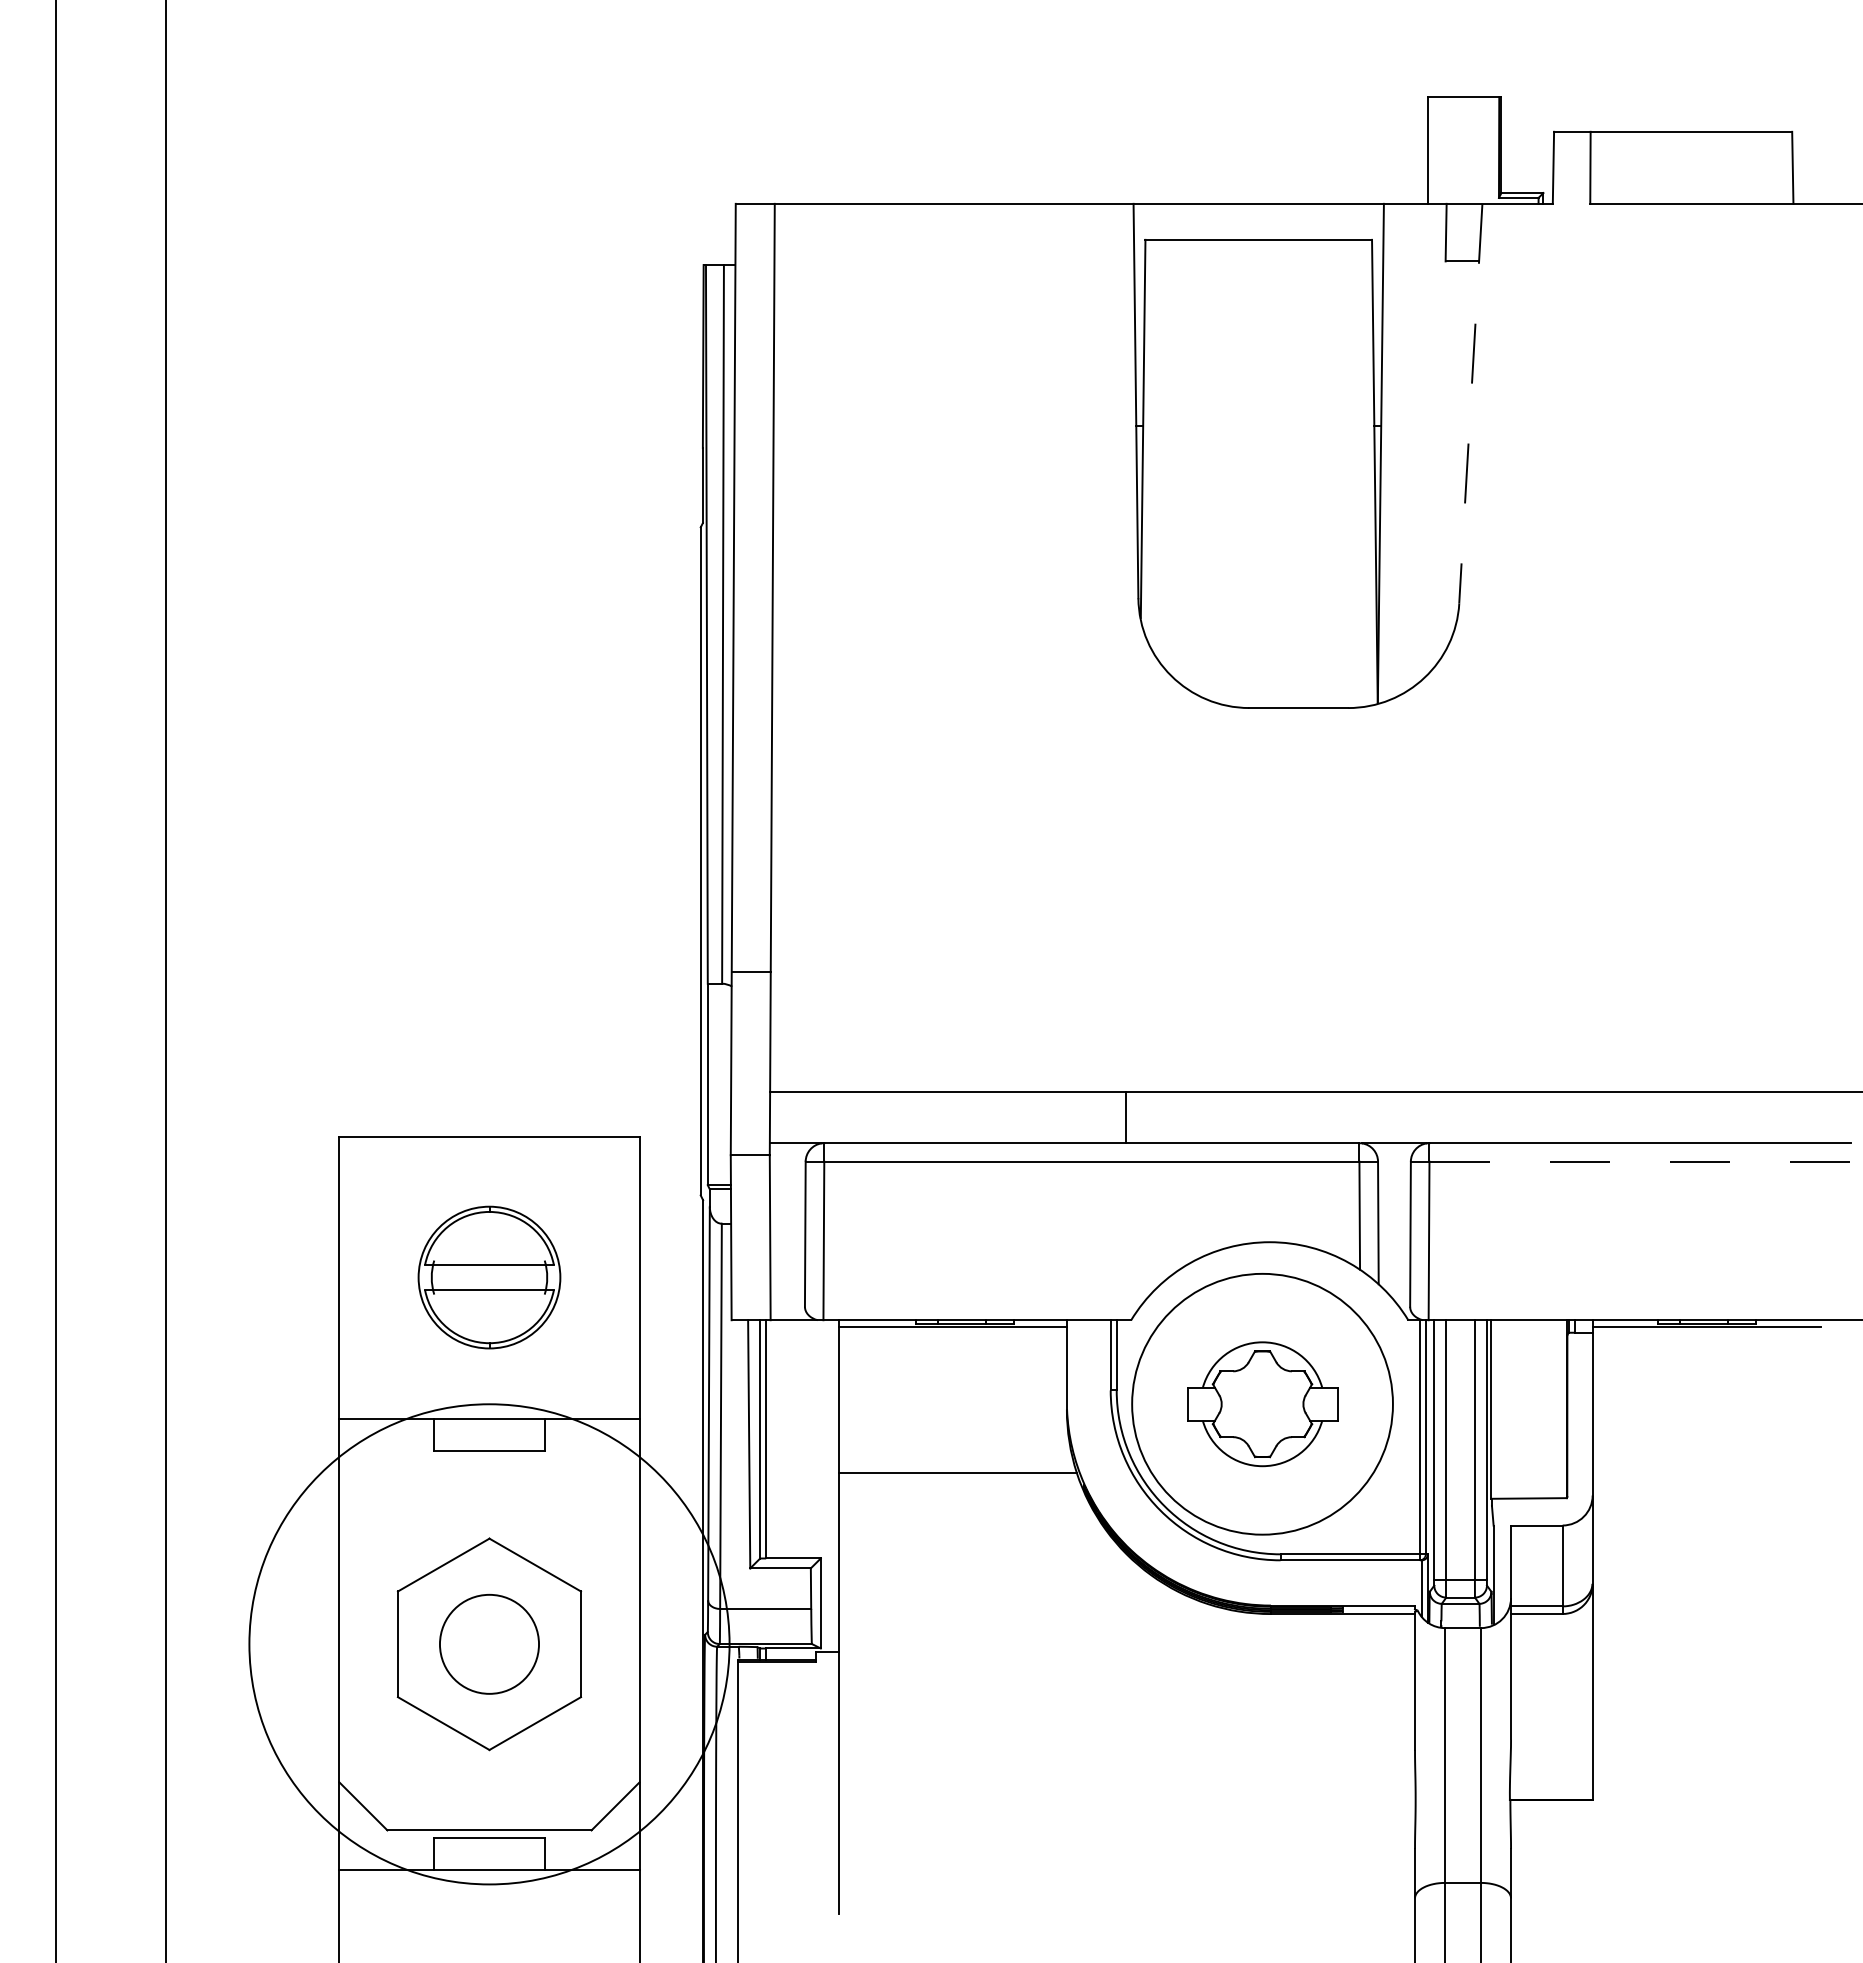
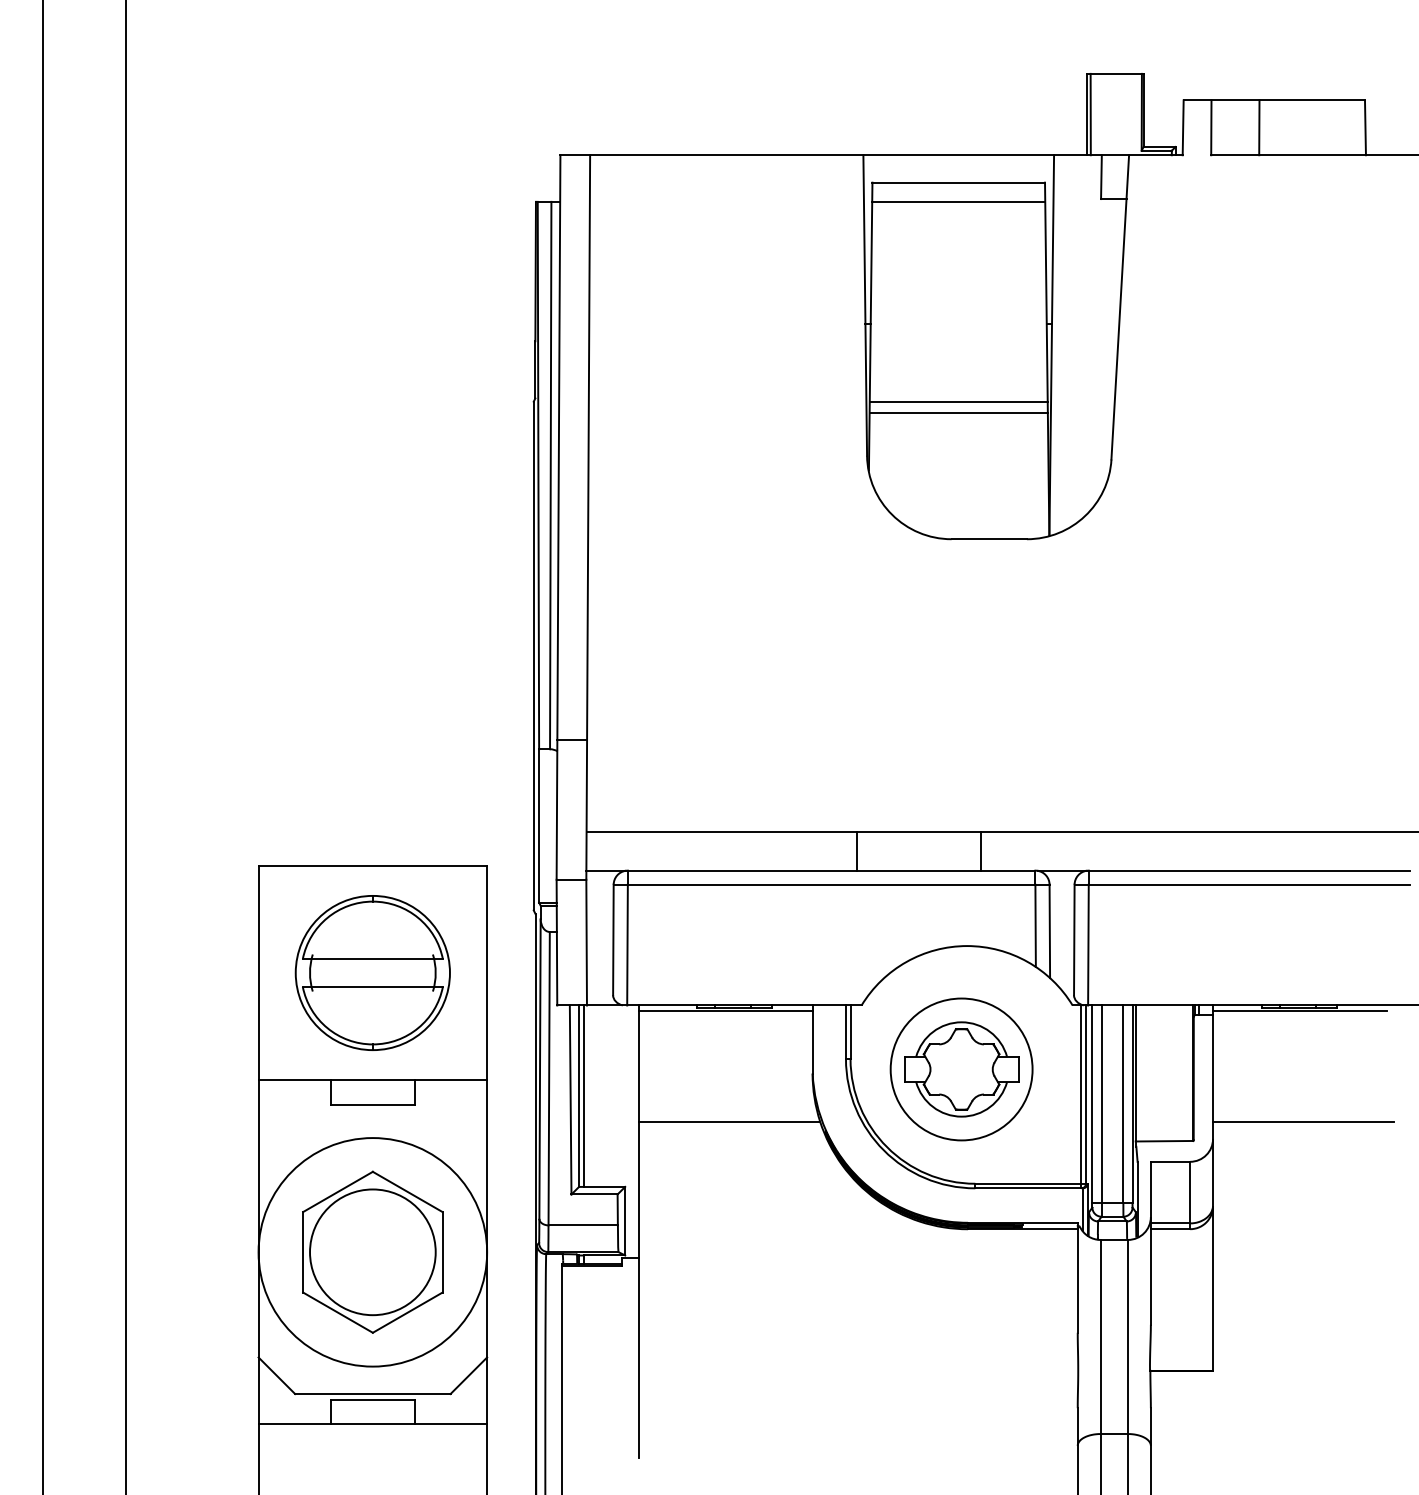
line: (1431, 150) -> (1090, 114), added
line: (1653, 167) -> (1259, 127), added
line: (1258, 265) -> (958, 202), added
line: (1470, 404) -> (1120, 308), dashed -> solid
line: (1258, 527) -> (958, 401), added
line: (1258, 542) -> (958, 413), added
line: (1287, 1117) -> (980, 851), added
line: (1640, 1161) -> (1249, 884), dashed -> solid
part: (489, 1277) -> (372, 972), size x1.43
circle: (1262, 1404) -> (961, 1069), size x0.71
line: (1711, 1473) -> (1303, 1122), added
circle: (489, 1643) -> (372, 1251), size x1.67
circle: (489, 1644) -> (372, 1252), size x0.62

